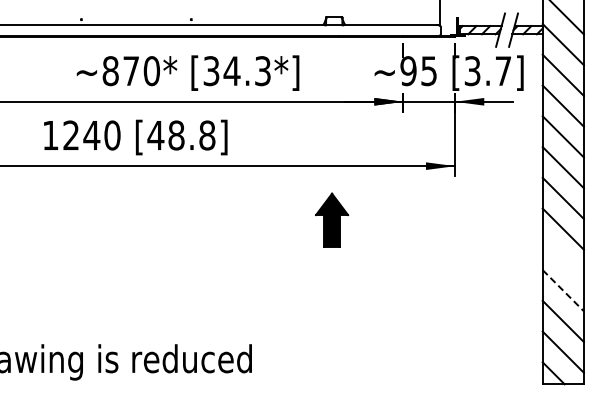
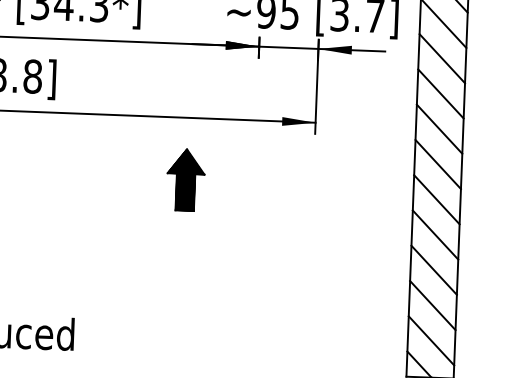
part: (332, 219) -> (186, 179), moved
line: (562, 259) -> (434, 234), added
line: (563, 291) -> (434, 271), dashed -> solid

